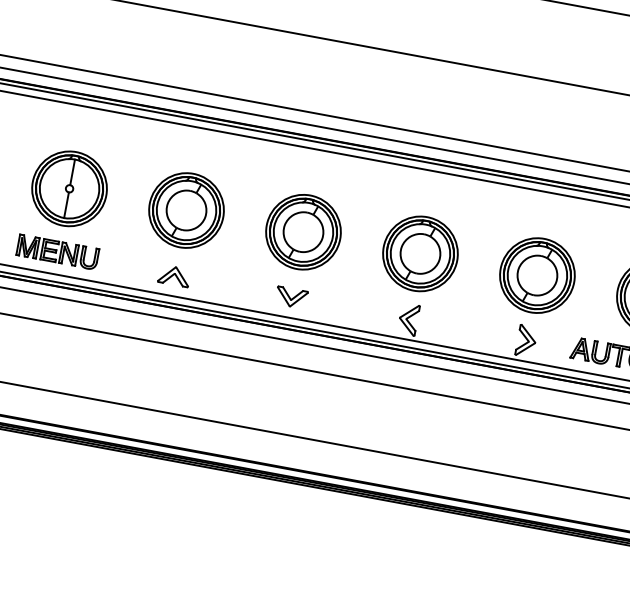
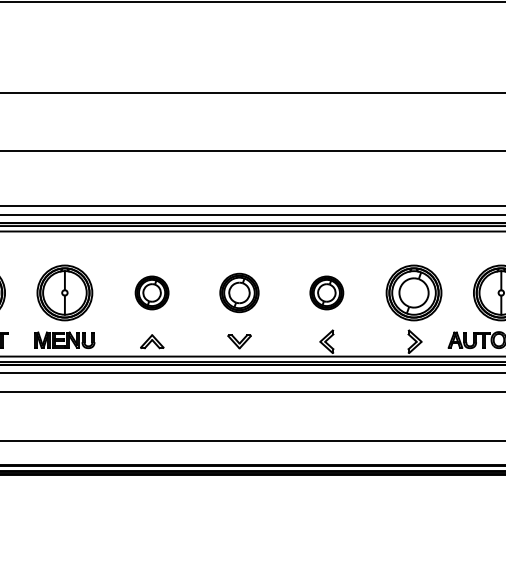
part: (185, 209) -> (151, 292), size x0.6
part: (303, 231) -> (239, 292), size x0.7
part: (420, 253) -> (326, 292), size x0.6

